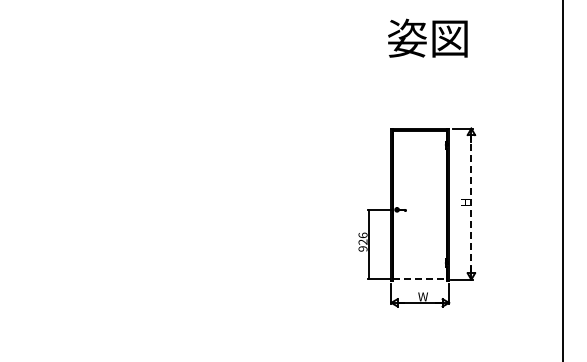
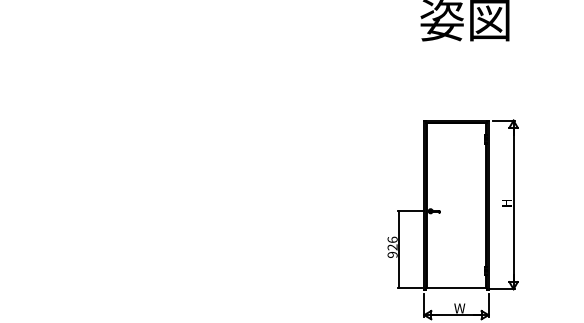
line: (471, 203) -> (513, 204), dashed -> solid
line: (420, 278) -> (456, 287), dashed -> solid

